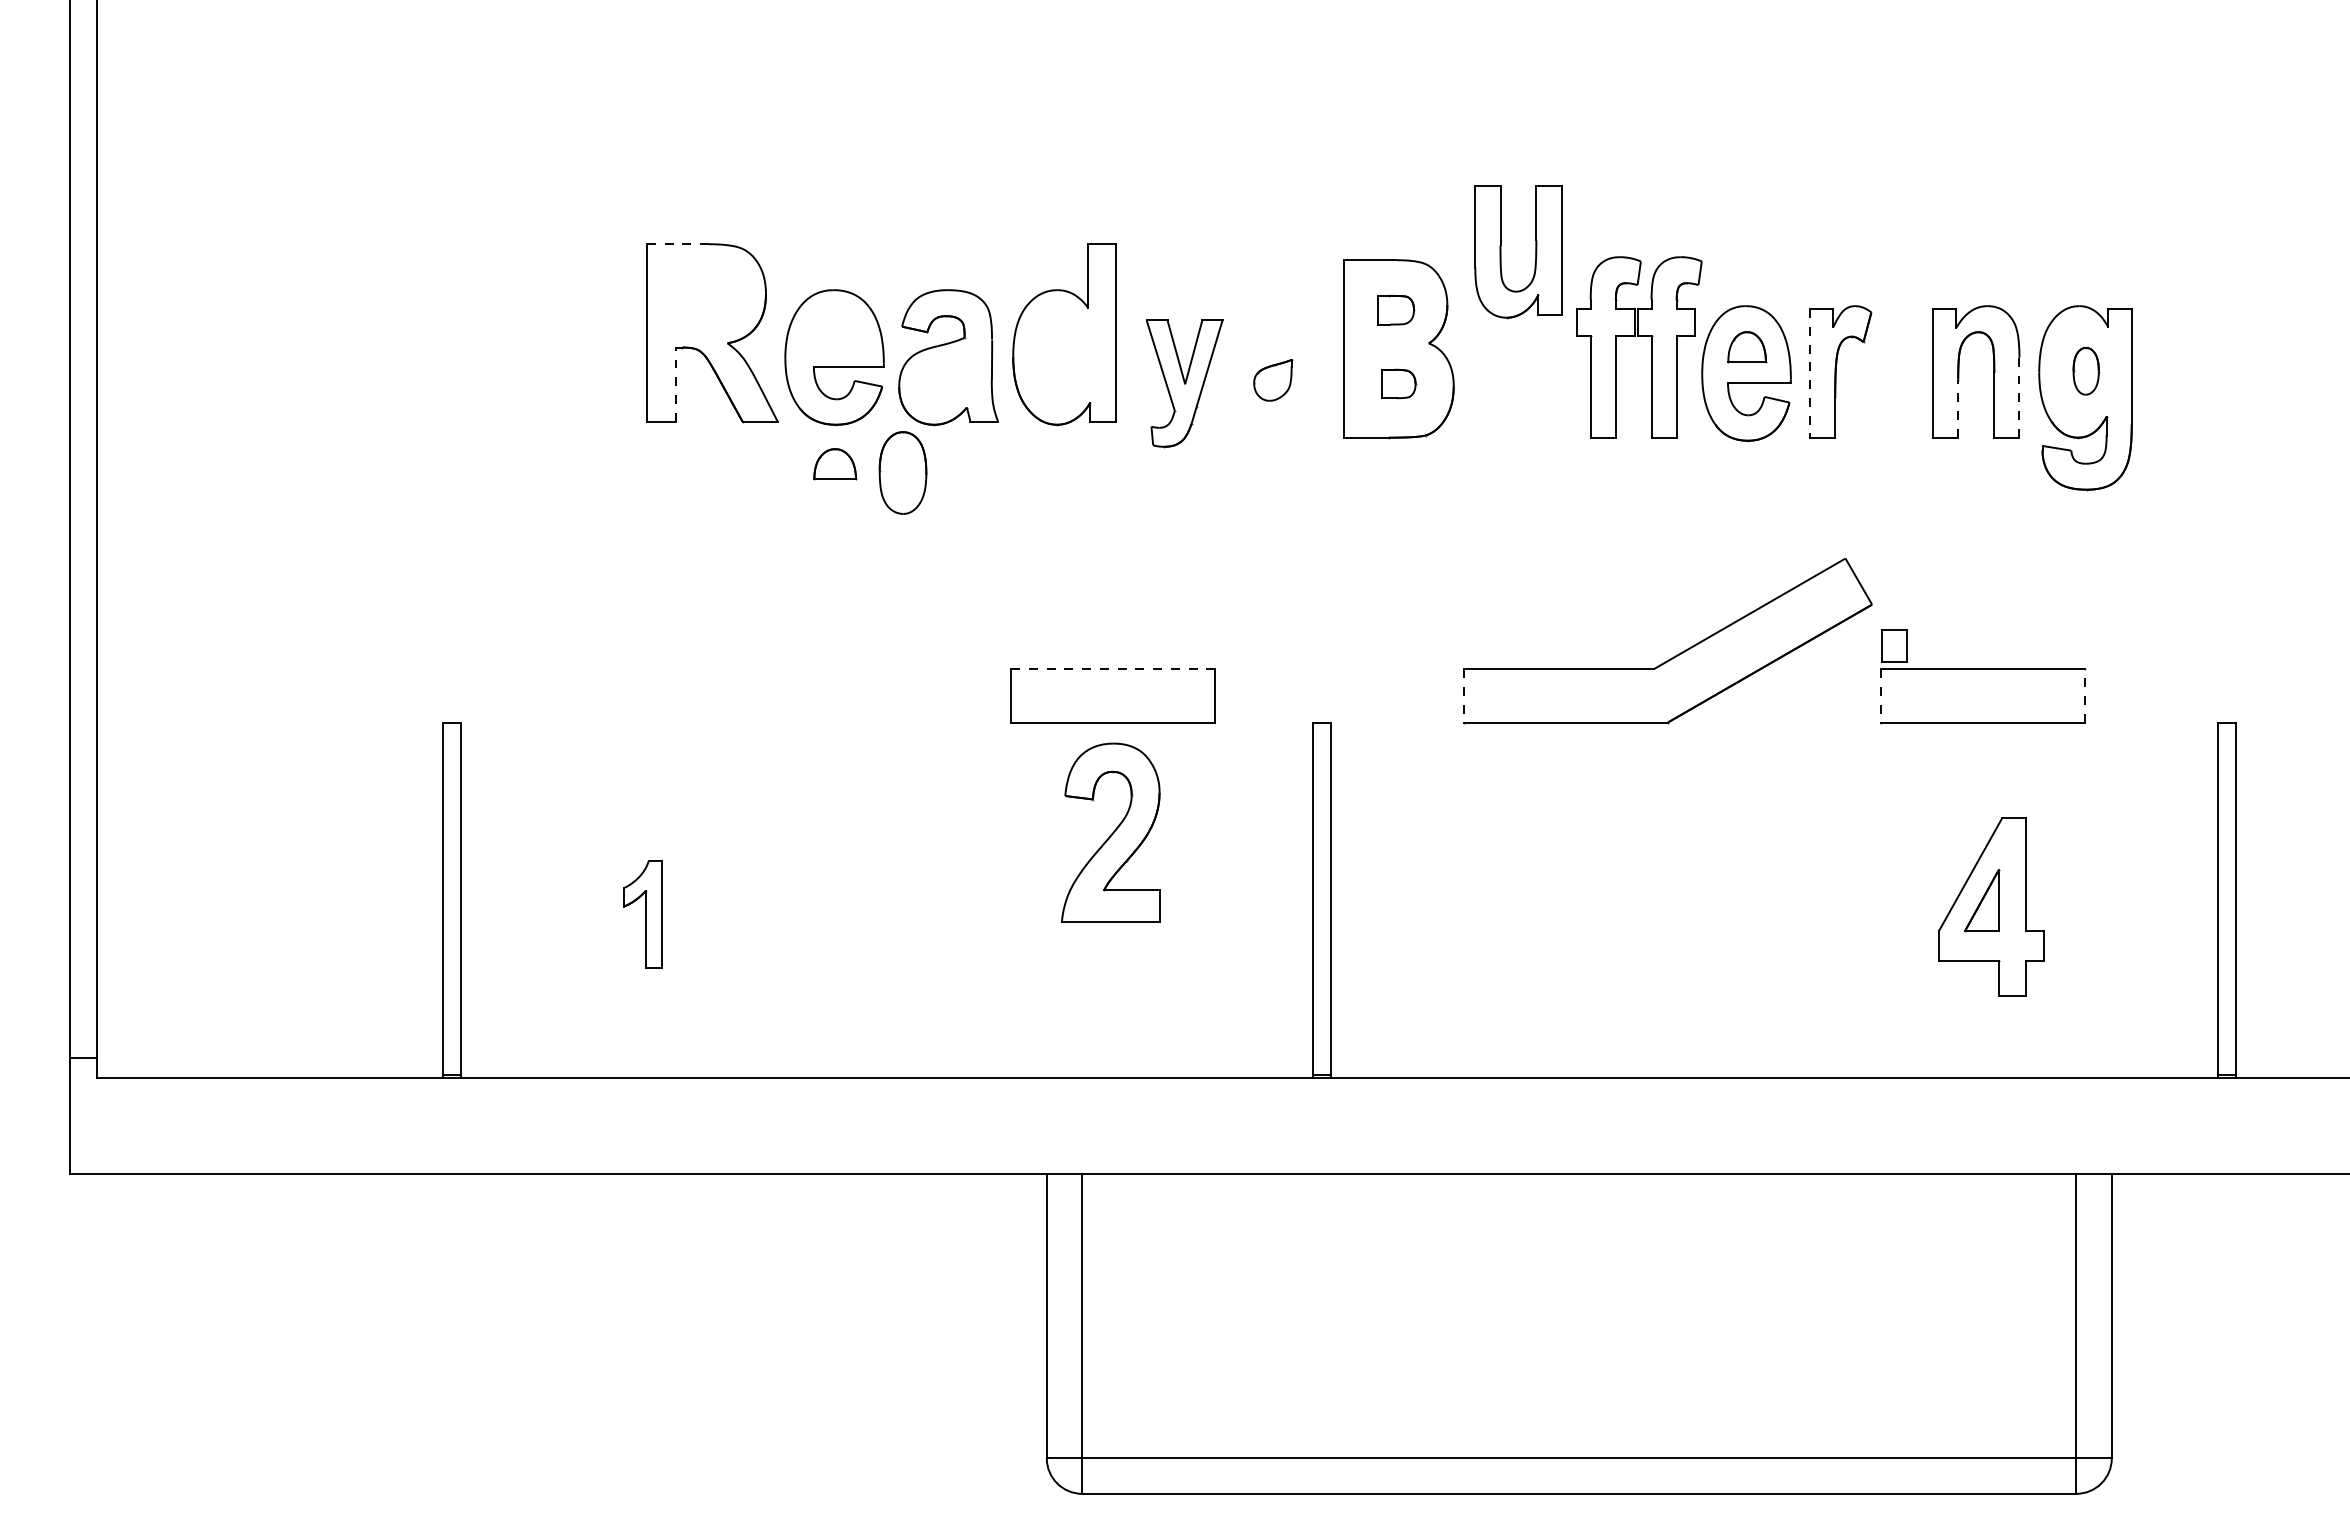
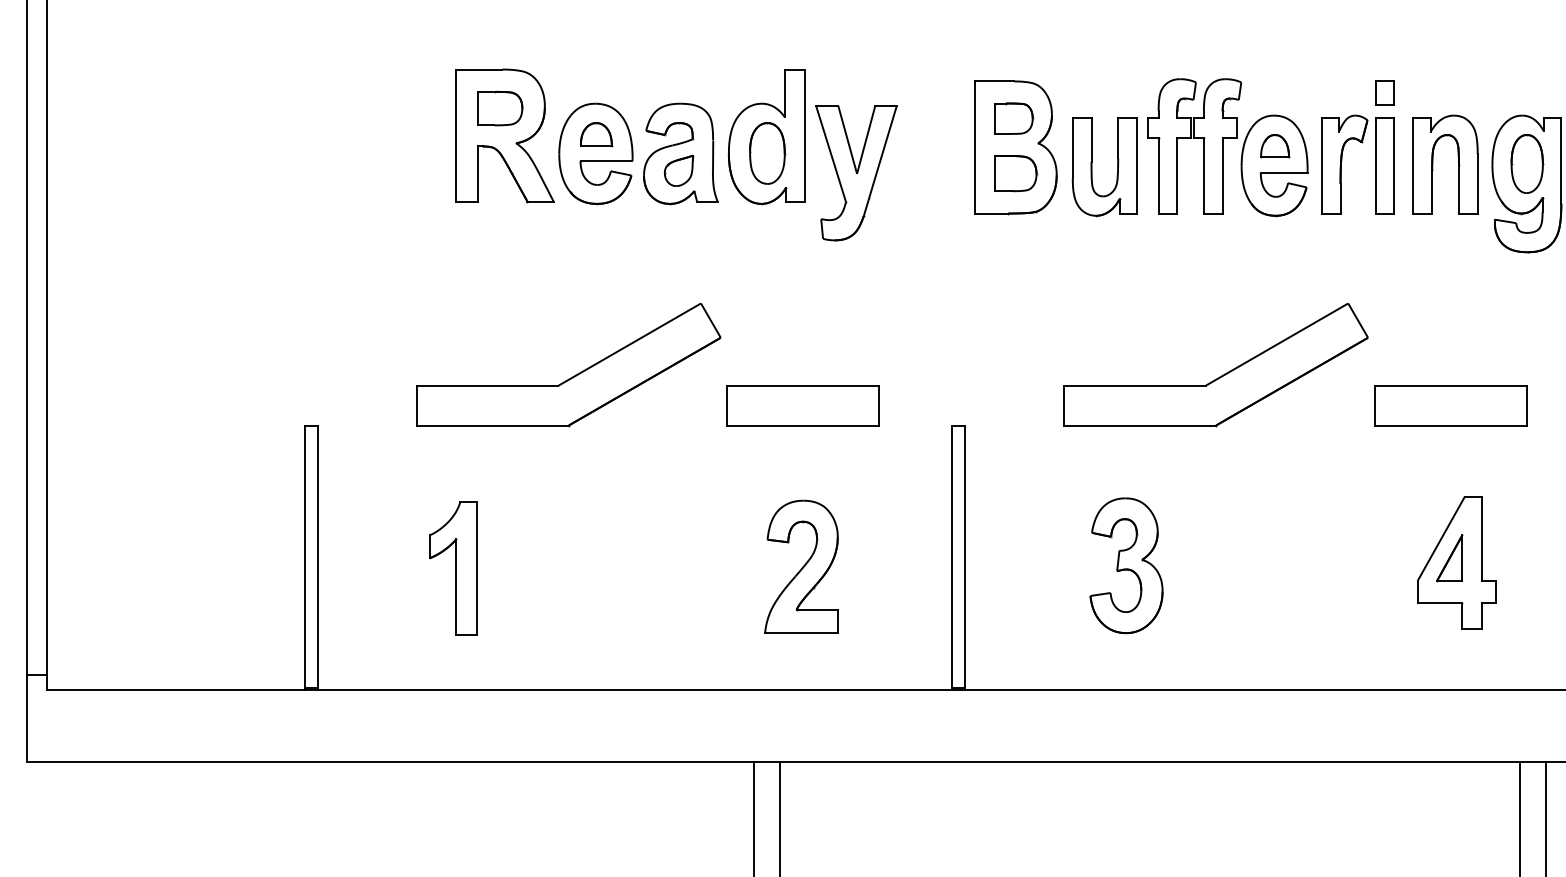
line: (677, 244) -> (479, 69), dashed -> solid
part: (1501, 252) -> (1092, 167), moved
part: (706, 296) -> (500, 108), added
part: (1396, 309) -> (1014, 118), size x1.43
part: (2086, 371) -> (1527, 164), size x1.67
line: (1809, 373) -> (1321, 165), dashed -> solid
part: (1894, 373) -> (1384, 165), added
part: (1273, 380) -> (679, 170), moved
part: (1184, 383) -> (856, 173), size x1.43
part: (1398, 383) -> (1015, 173), size x1.67
line: (676, 384) -> (478, 173), dashed -> solid
line: (2019, 397) -> (1477, 183), dashed -> solid
line: (1958, 408) -> (1432, 191), dashed -> solid
part: (835, 464) -> (596, 134), moved
part: (902, 472) -> (767, 153), moved
part: (1894, 645) -> (1384, 92), moved
part: (805, 655) -> (574, 375), added
line: (1113, 669) -> (803, 386), dashed -> solid
line: (1463, 695) -> (1063, 405), dashed -> solid
line: (1880, 695) -> (1374, 405), dashed -> solid
line: (2085, 695) -> (1526, 405), dashed -> solid
part: (1110, 832) -> (801, 566), moved
part: (1547, 910) -> (1126, 565), added
part: (642, 914) -> (452, 568), size x1.67

